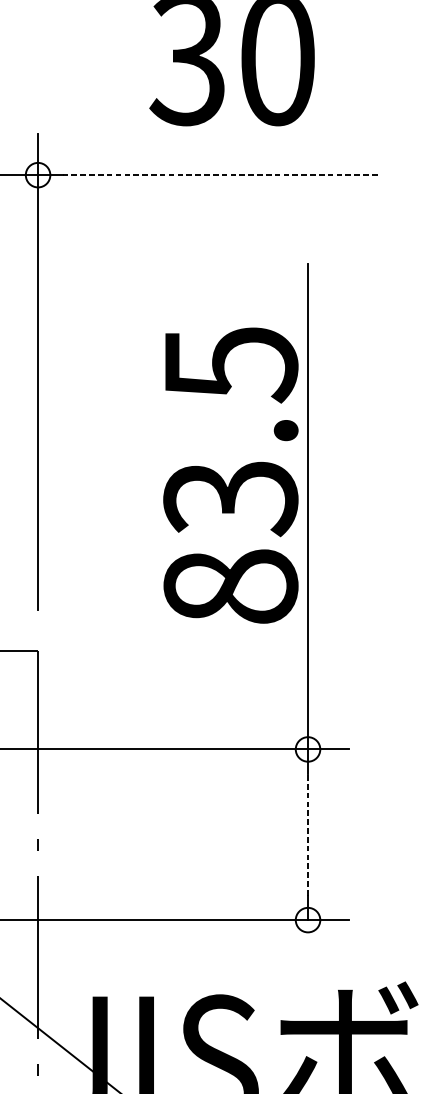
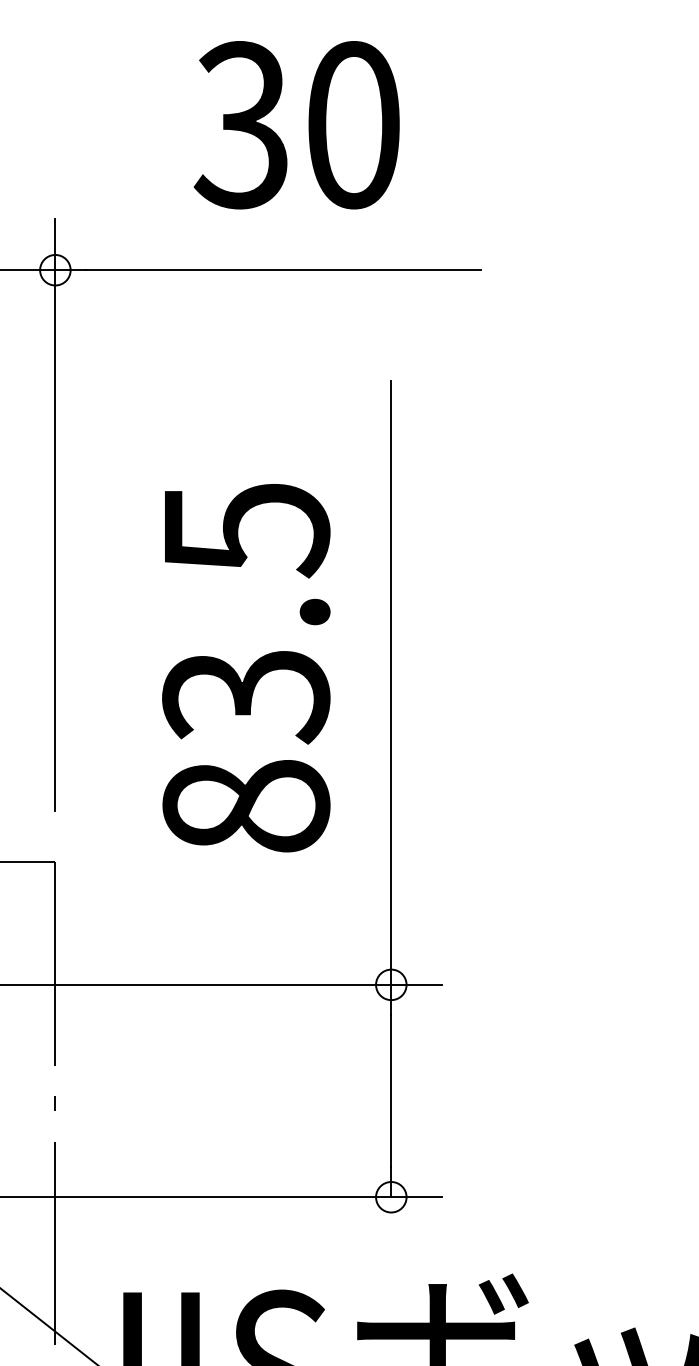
line: (221, 175) -> (283, 270), dashed -> solid
text: (231, 475) -> (246, 668), moved
line: (308, 835) -> (391, 1091), dashed -> solid

